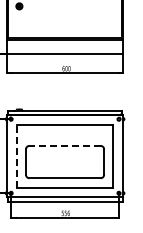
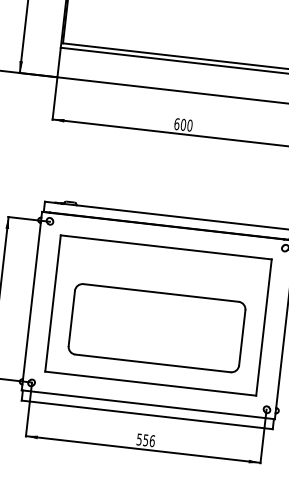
line: (65, 145) -> (162, 292), dashed -> solid
line: (16, 155) -> (52, 301), dashed -> solid

